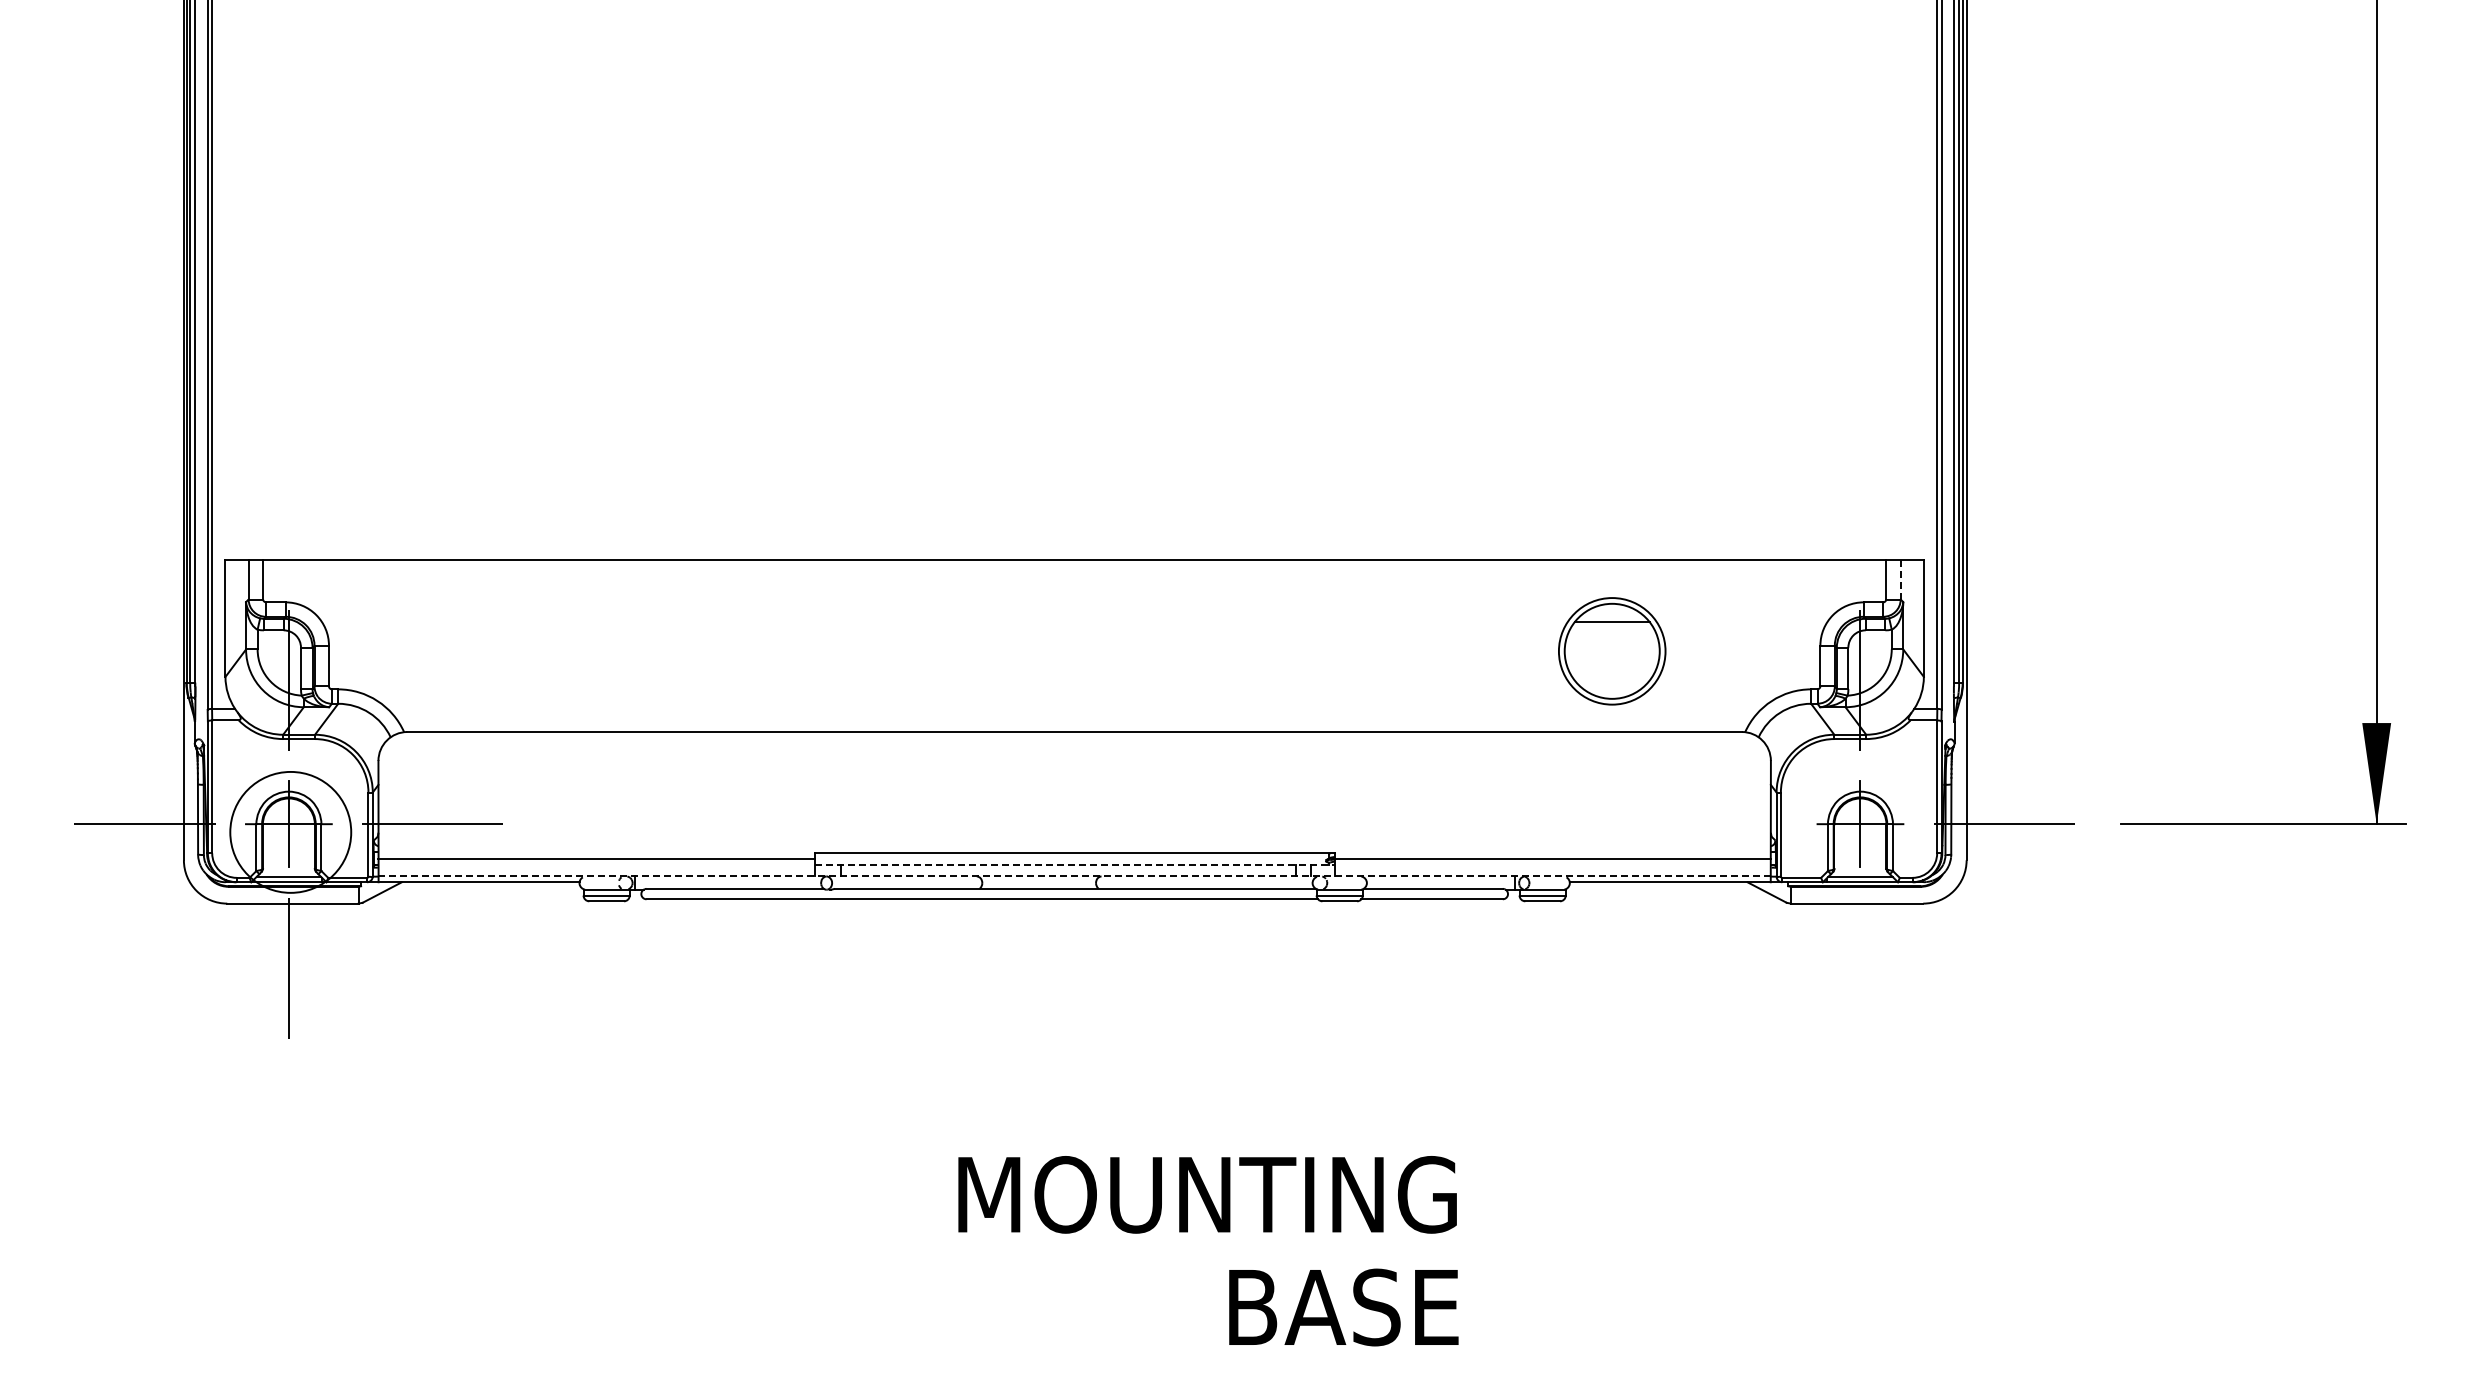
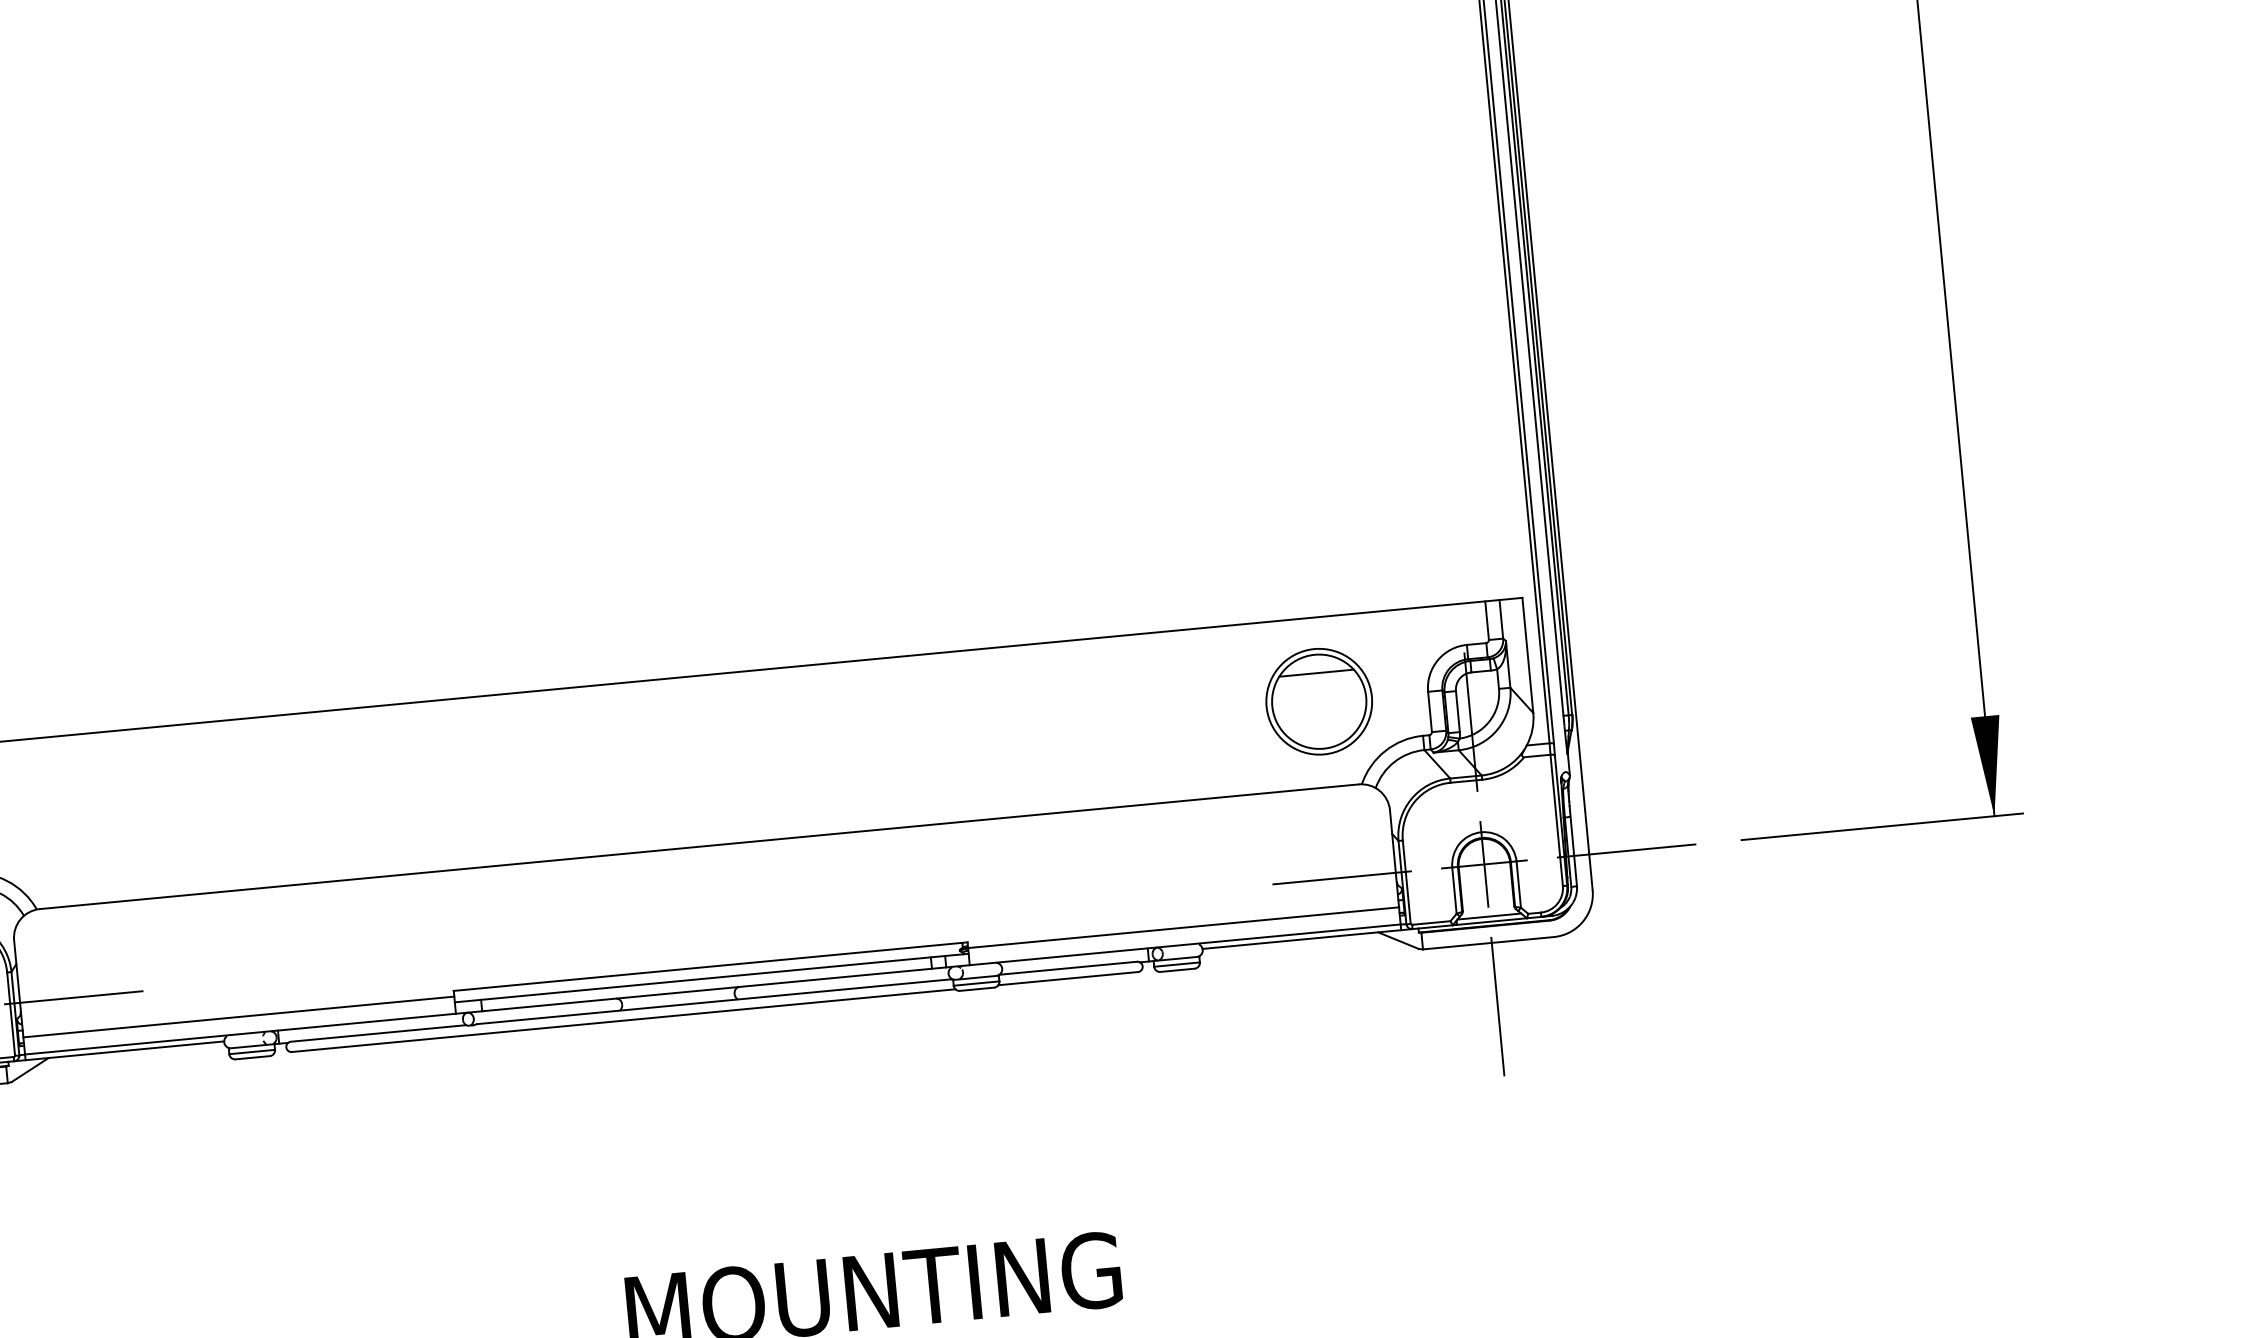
line: (1900, 579) -> (1501, 618), dashed -> solid
part: (1612, 651) -> (1319, 701), moved
line: (1716, 824) -> (1342, 878), added
line: (1075, 864) -> (712, 977), dashed -> solid
line: (1075, 876) -> (713, 989), dashed -> solid
line: (1860, 967) -> (1497, 1006), added

